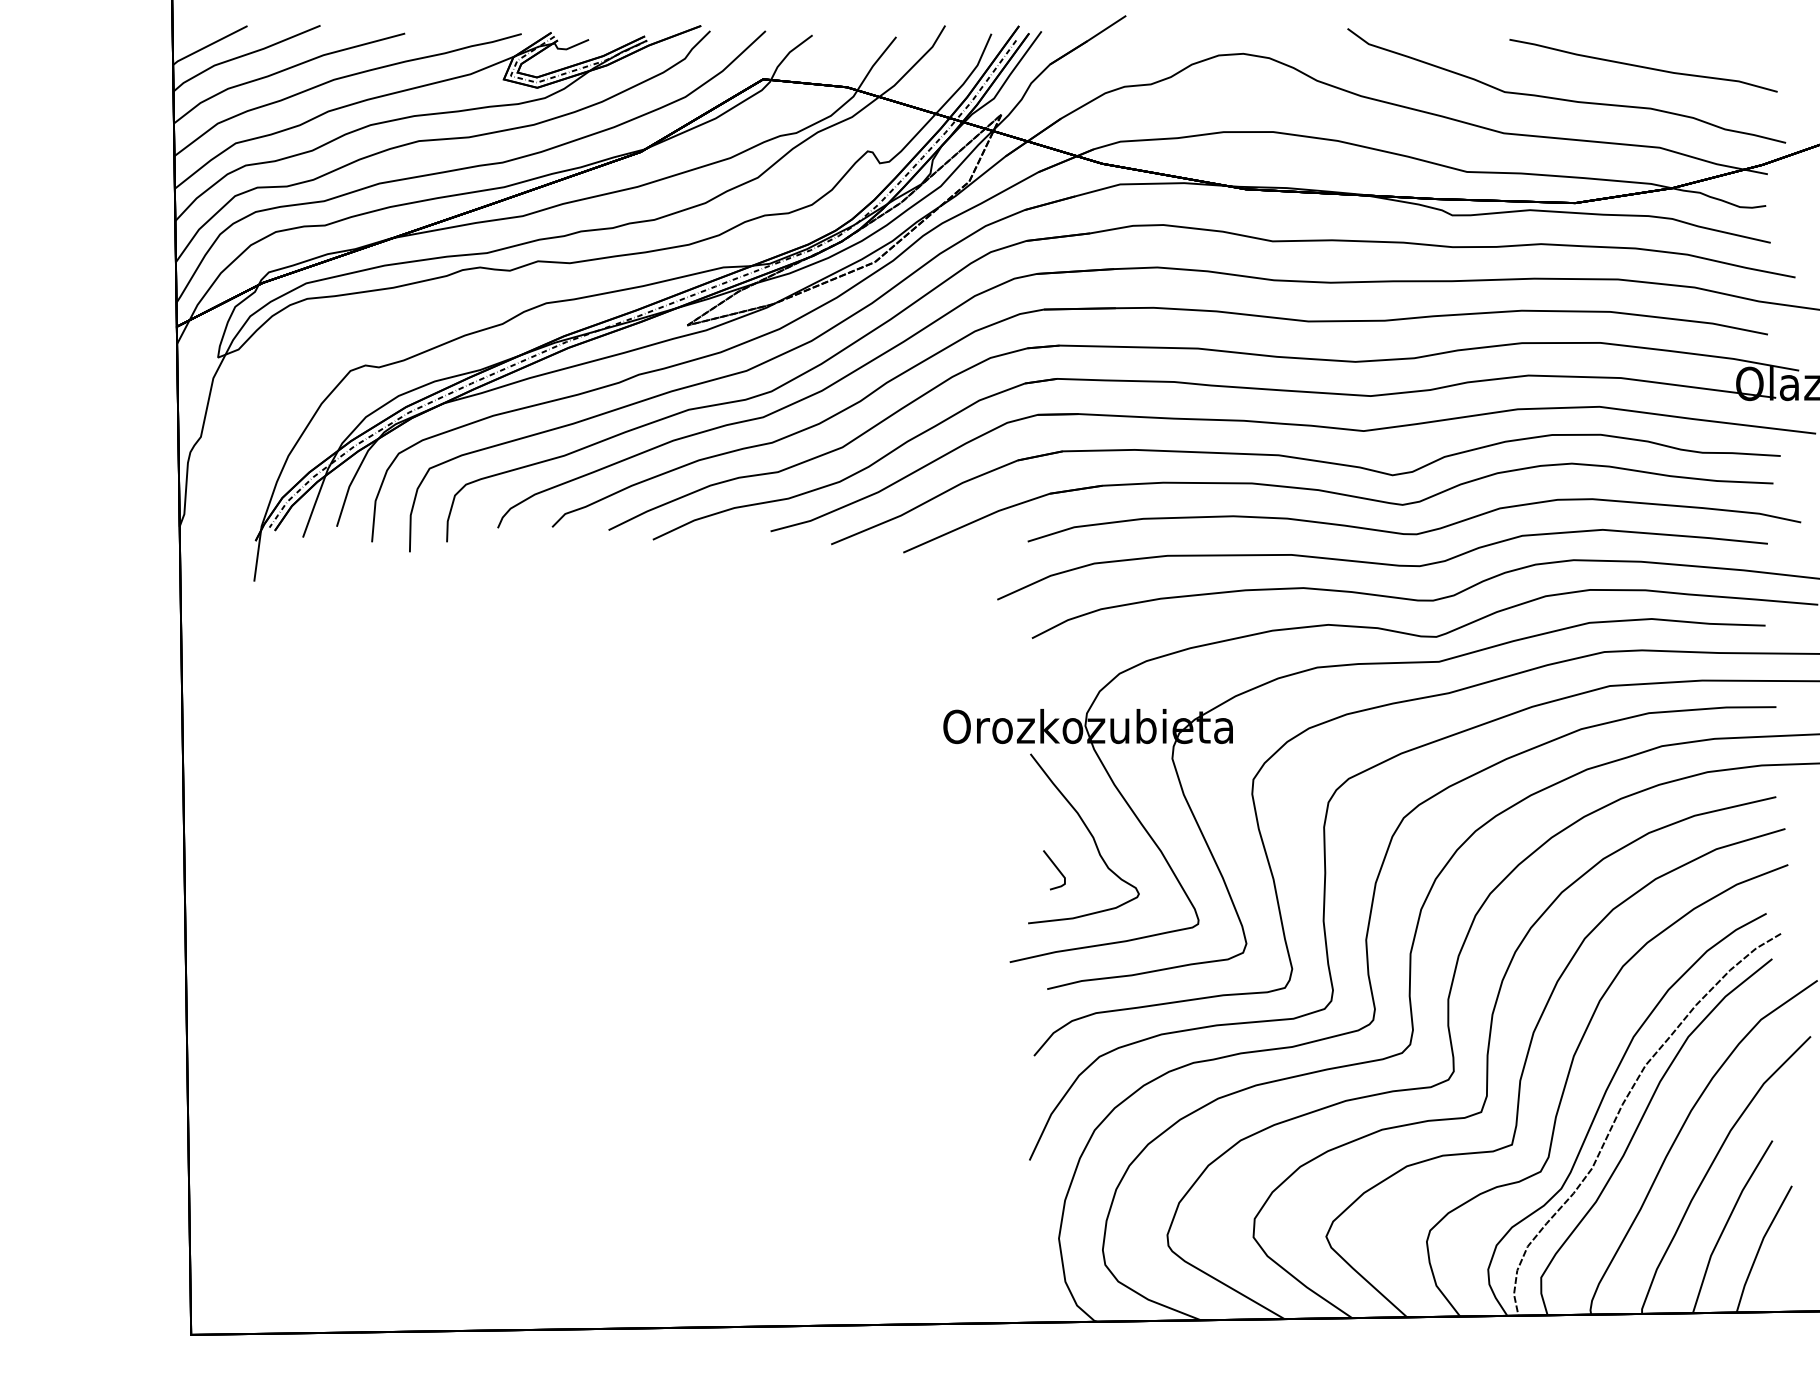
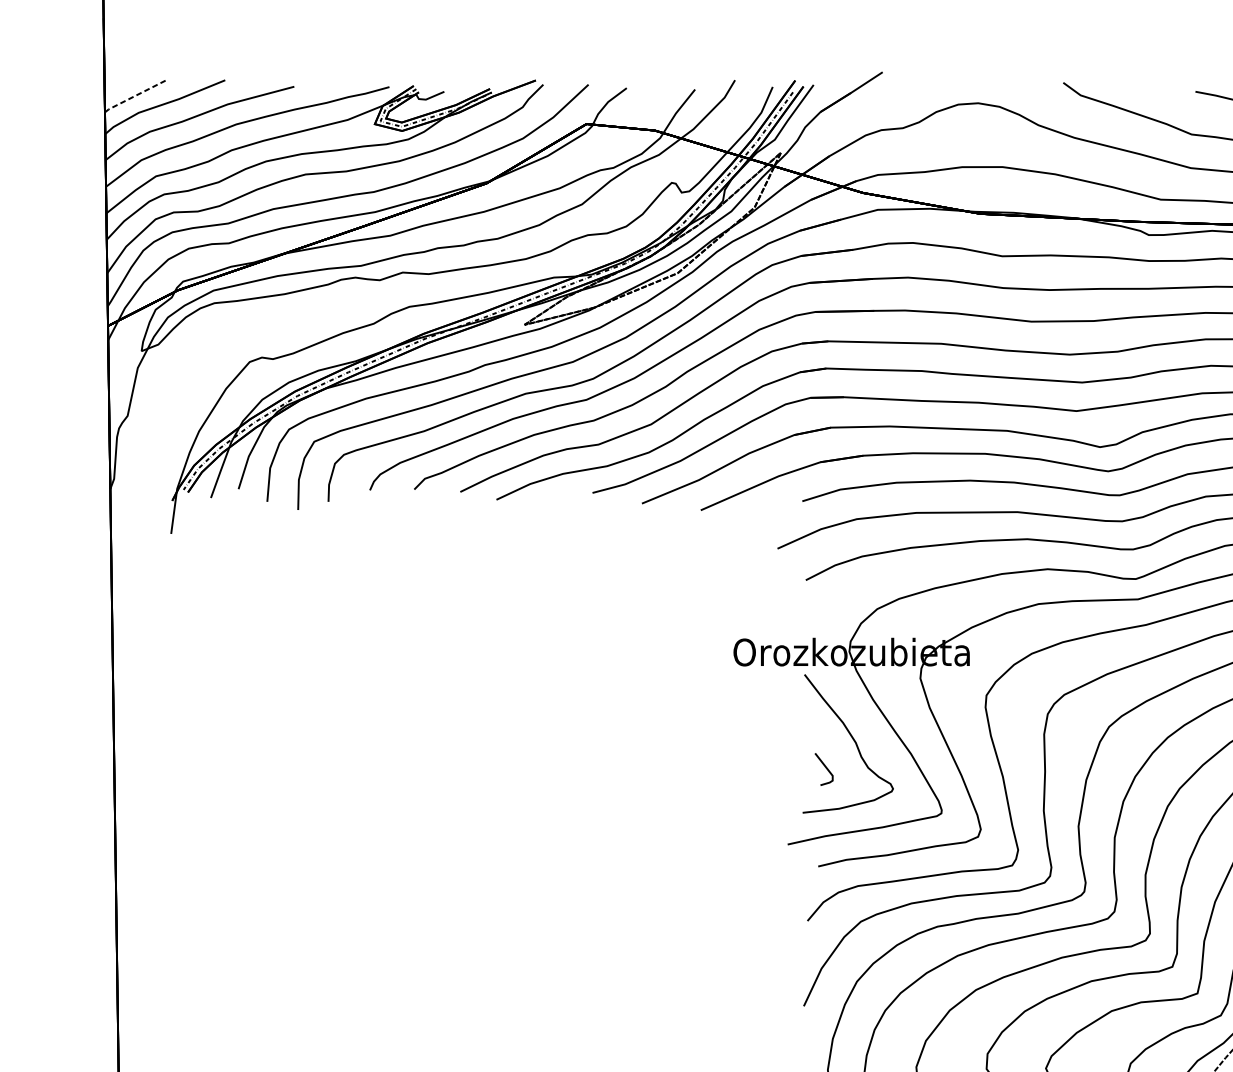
line: (209, 45) -> (134, 96), solid -> dashed

